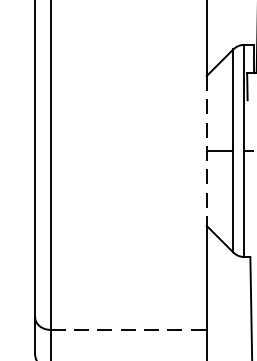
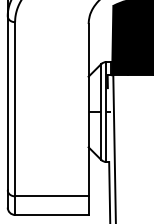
line: (206, 151) -> (88, 112), dashed -> solid
line: (127, 330) -> (51, 196), dashed -> solid

